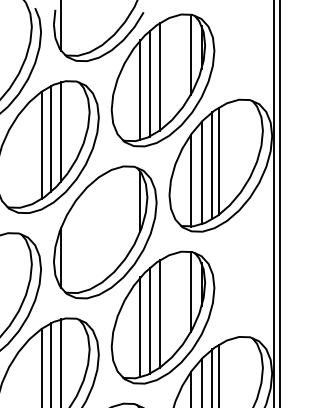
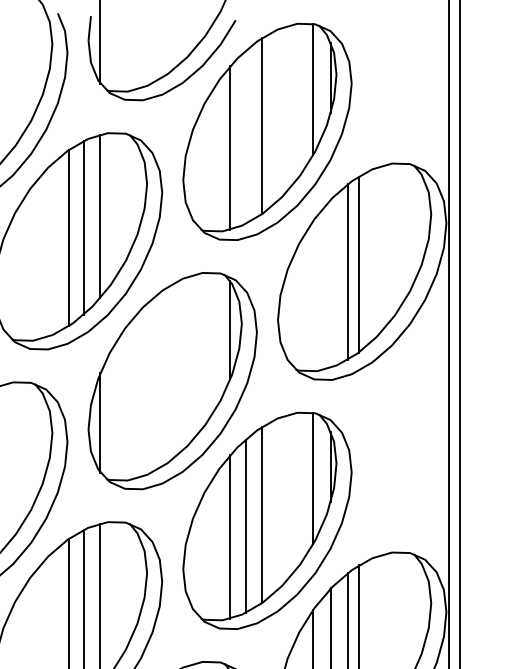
line: (149, 83) -> (245, 136), removed
line: (201, 172) -> (330, 282), removed
line: (190, 180) -> (312, 295), removed

